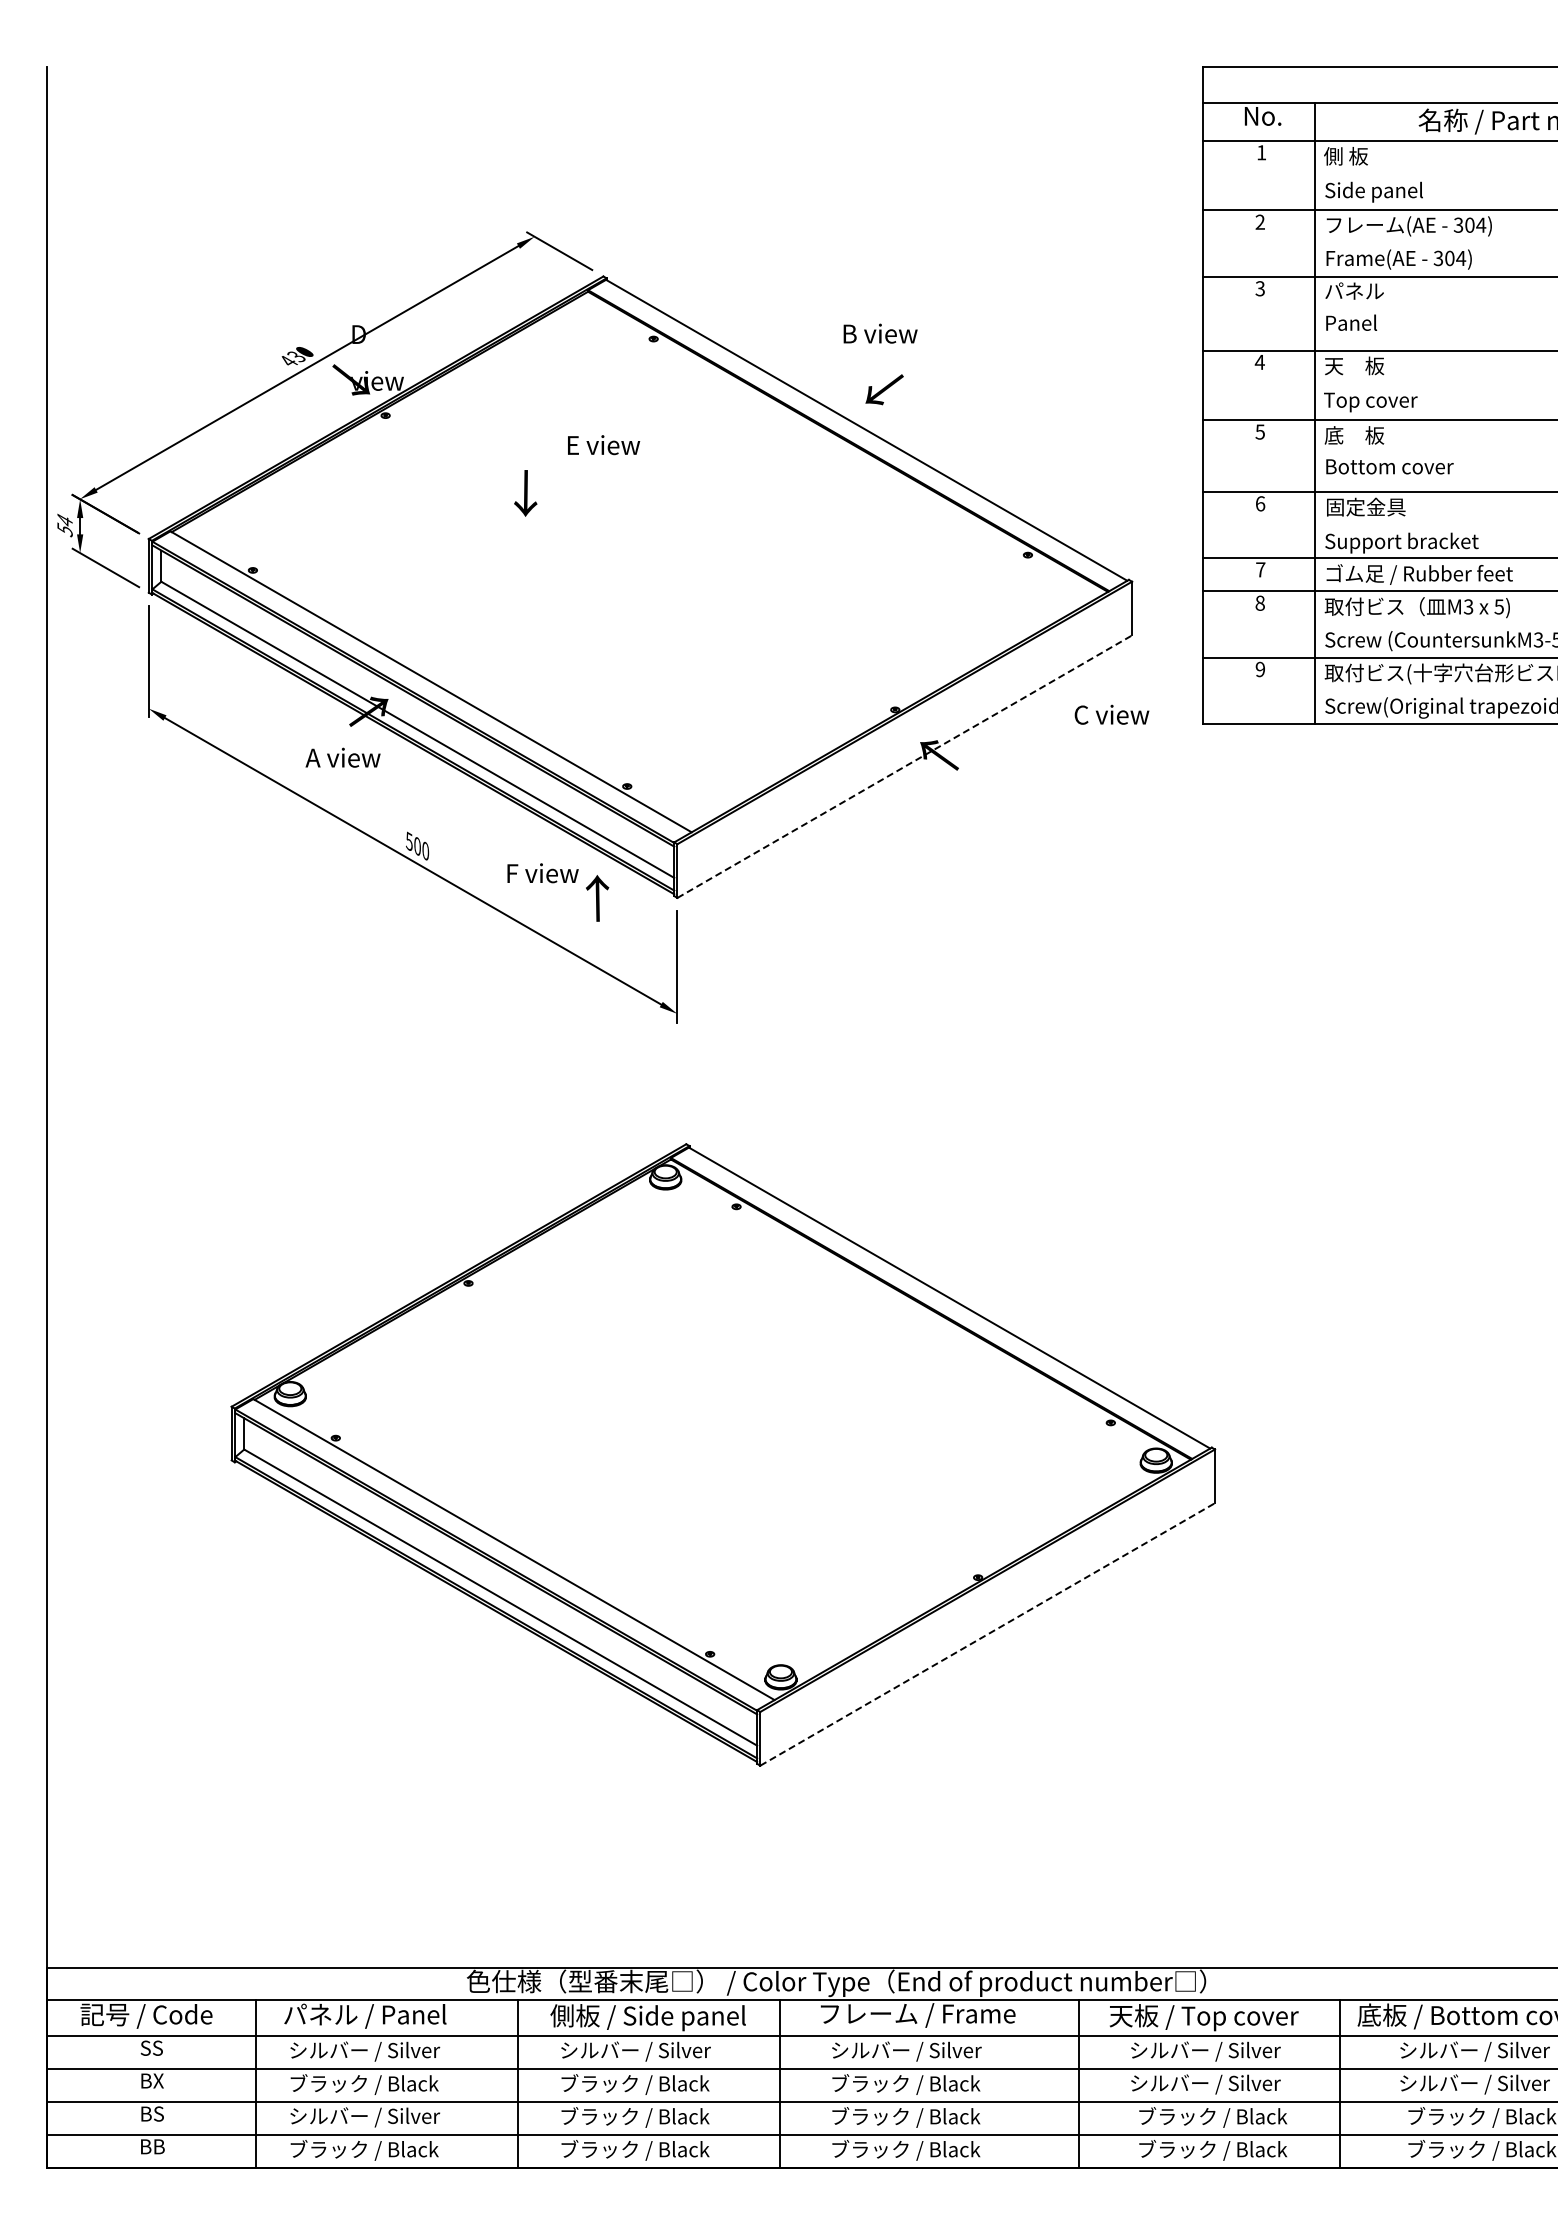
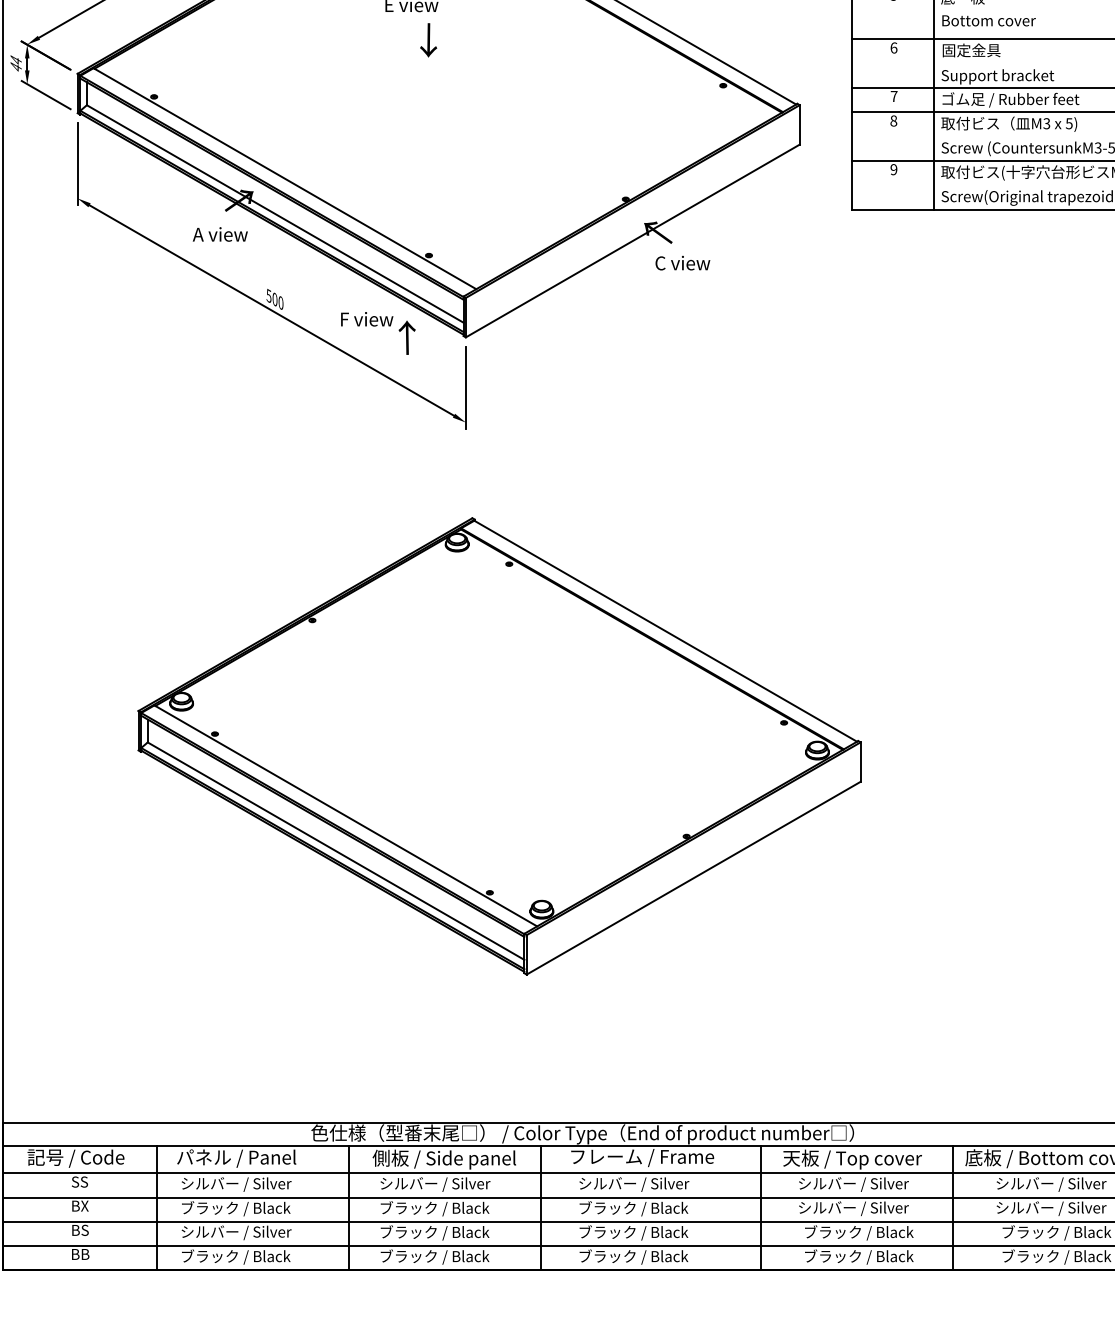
text: (525, 493) -> (428, 40), moved
text: (64, 529) -> (15, 66), 54 -> 44
text: (1111, 714) -> (682, 262), moved
line: (905, 766) -> (633, 240), dashed -> solid
line: (988, 1634) -> (694, 878), dashed -> solid

